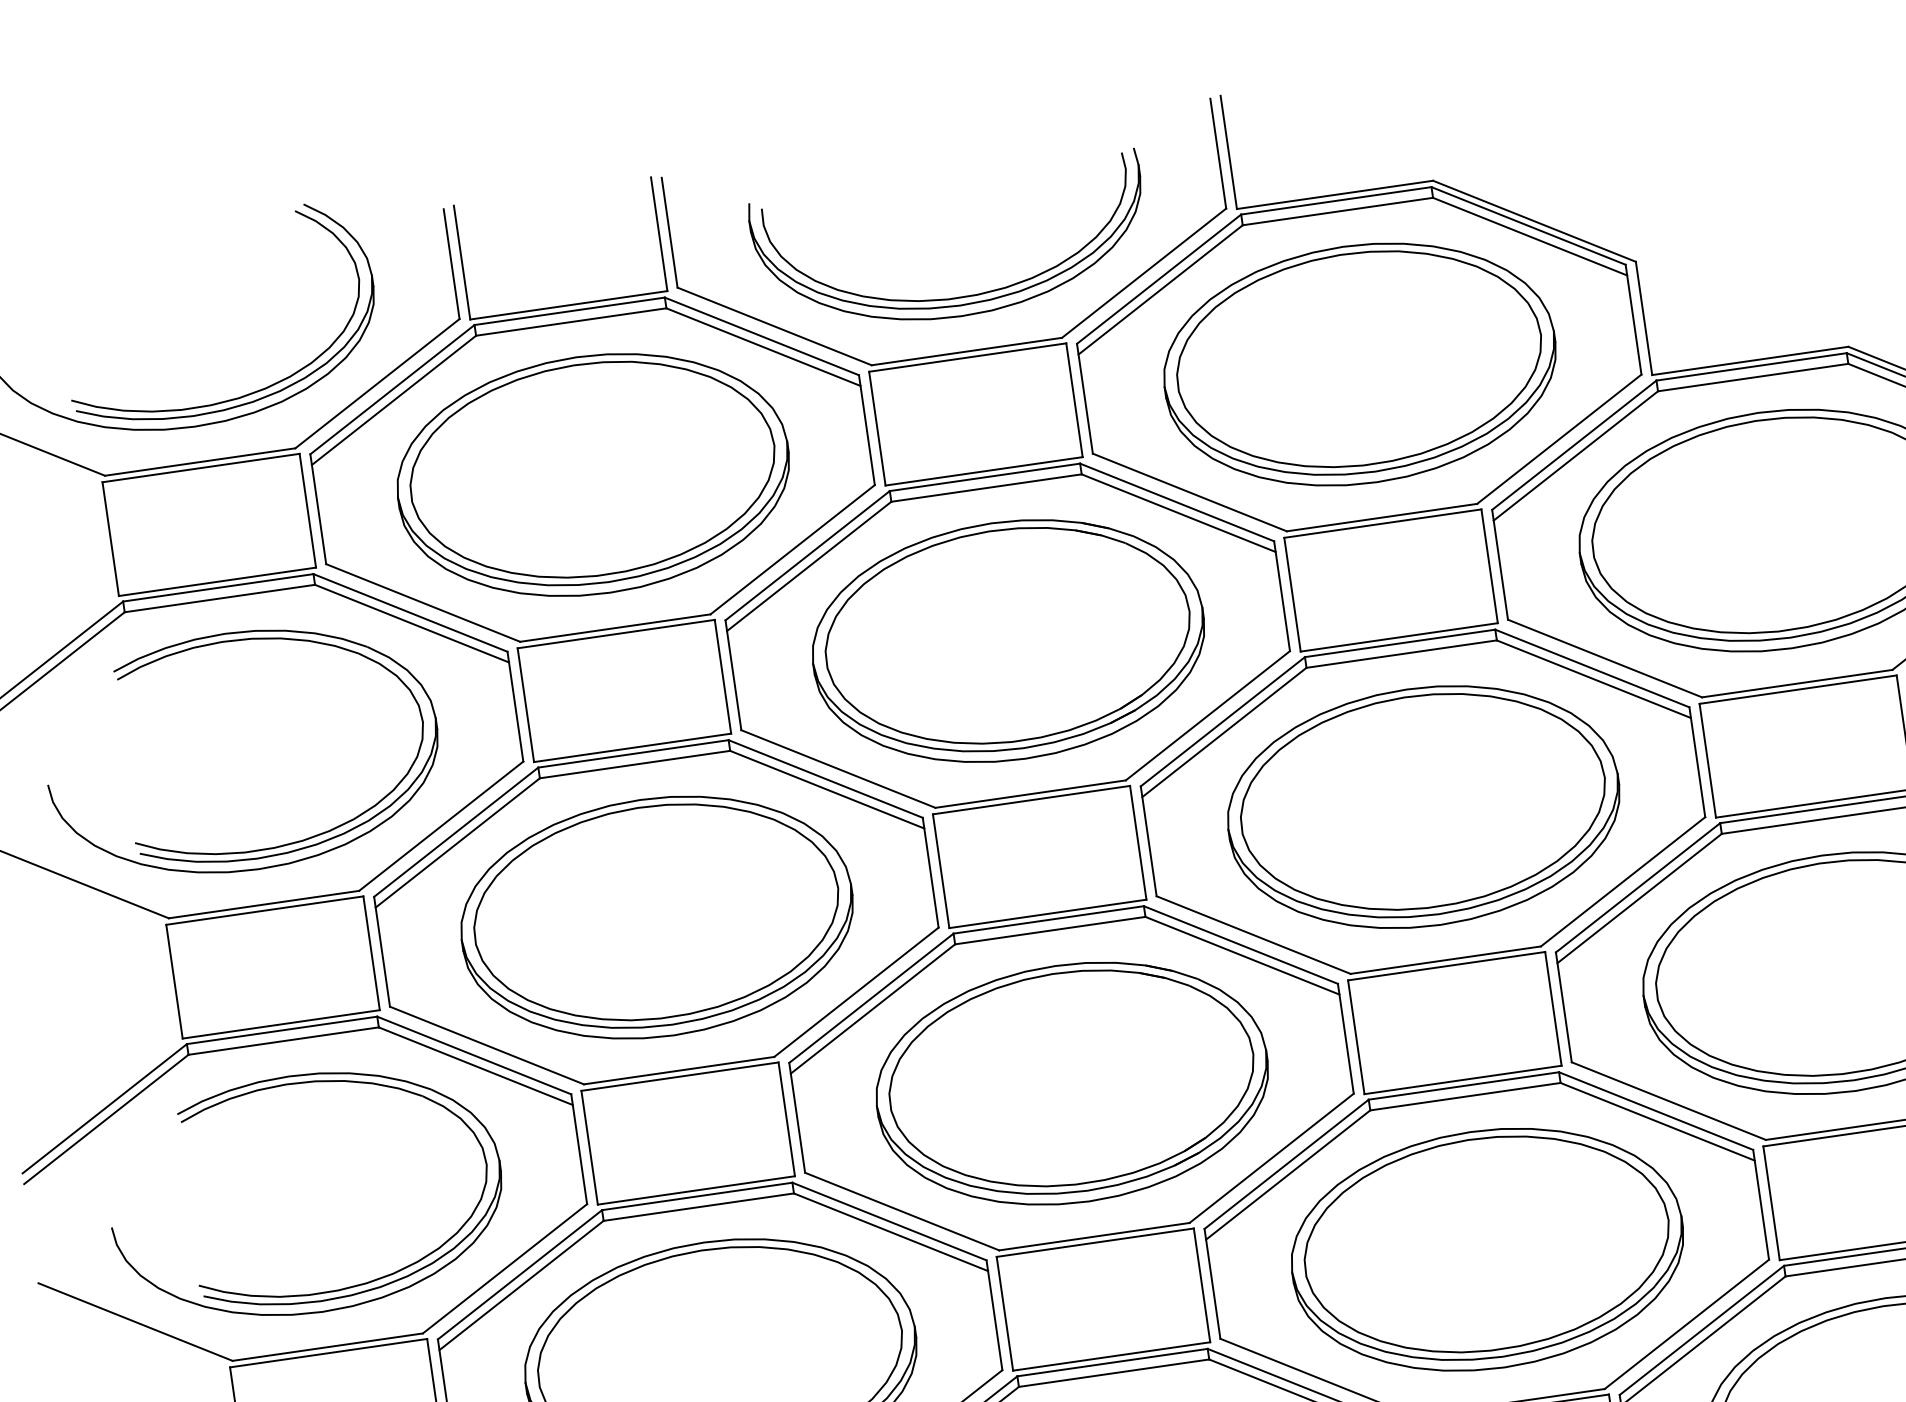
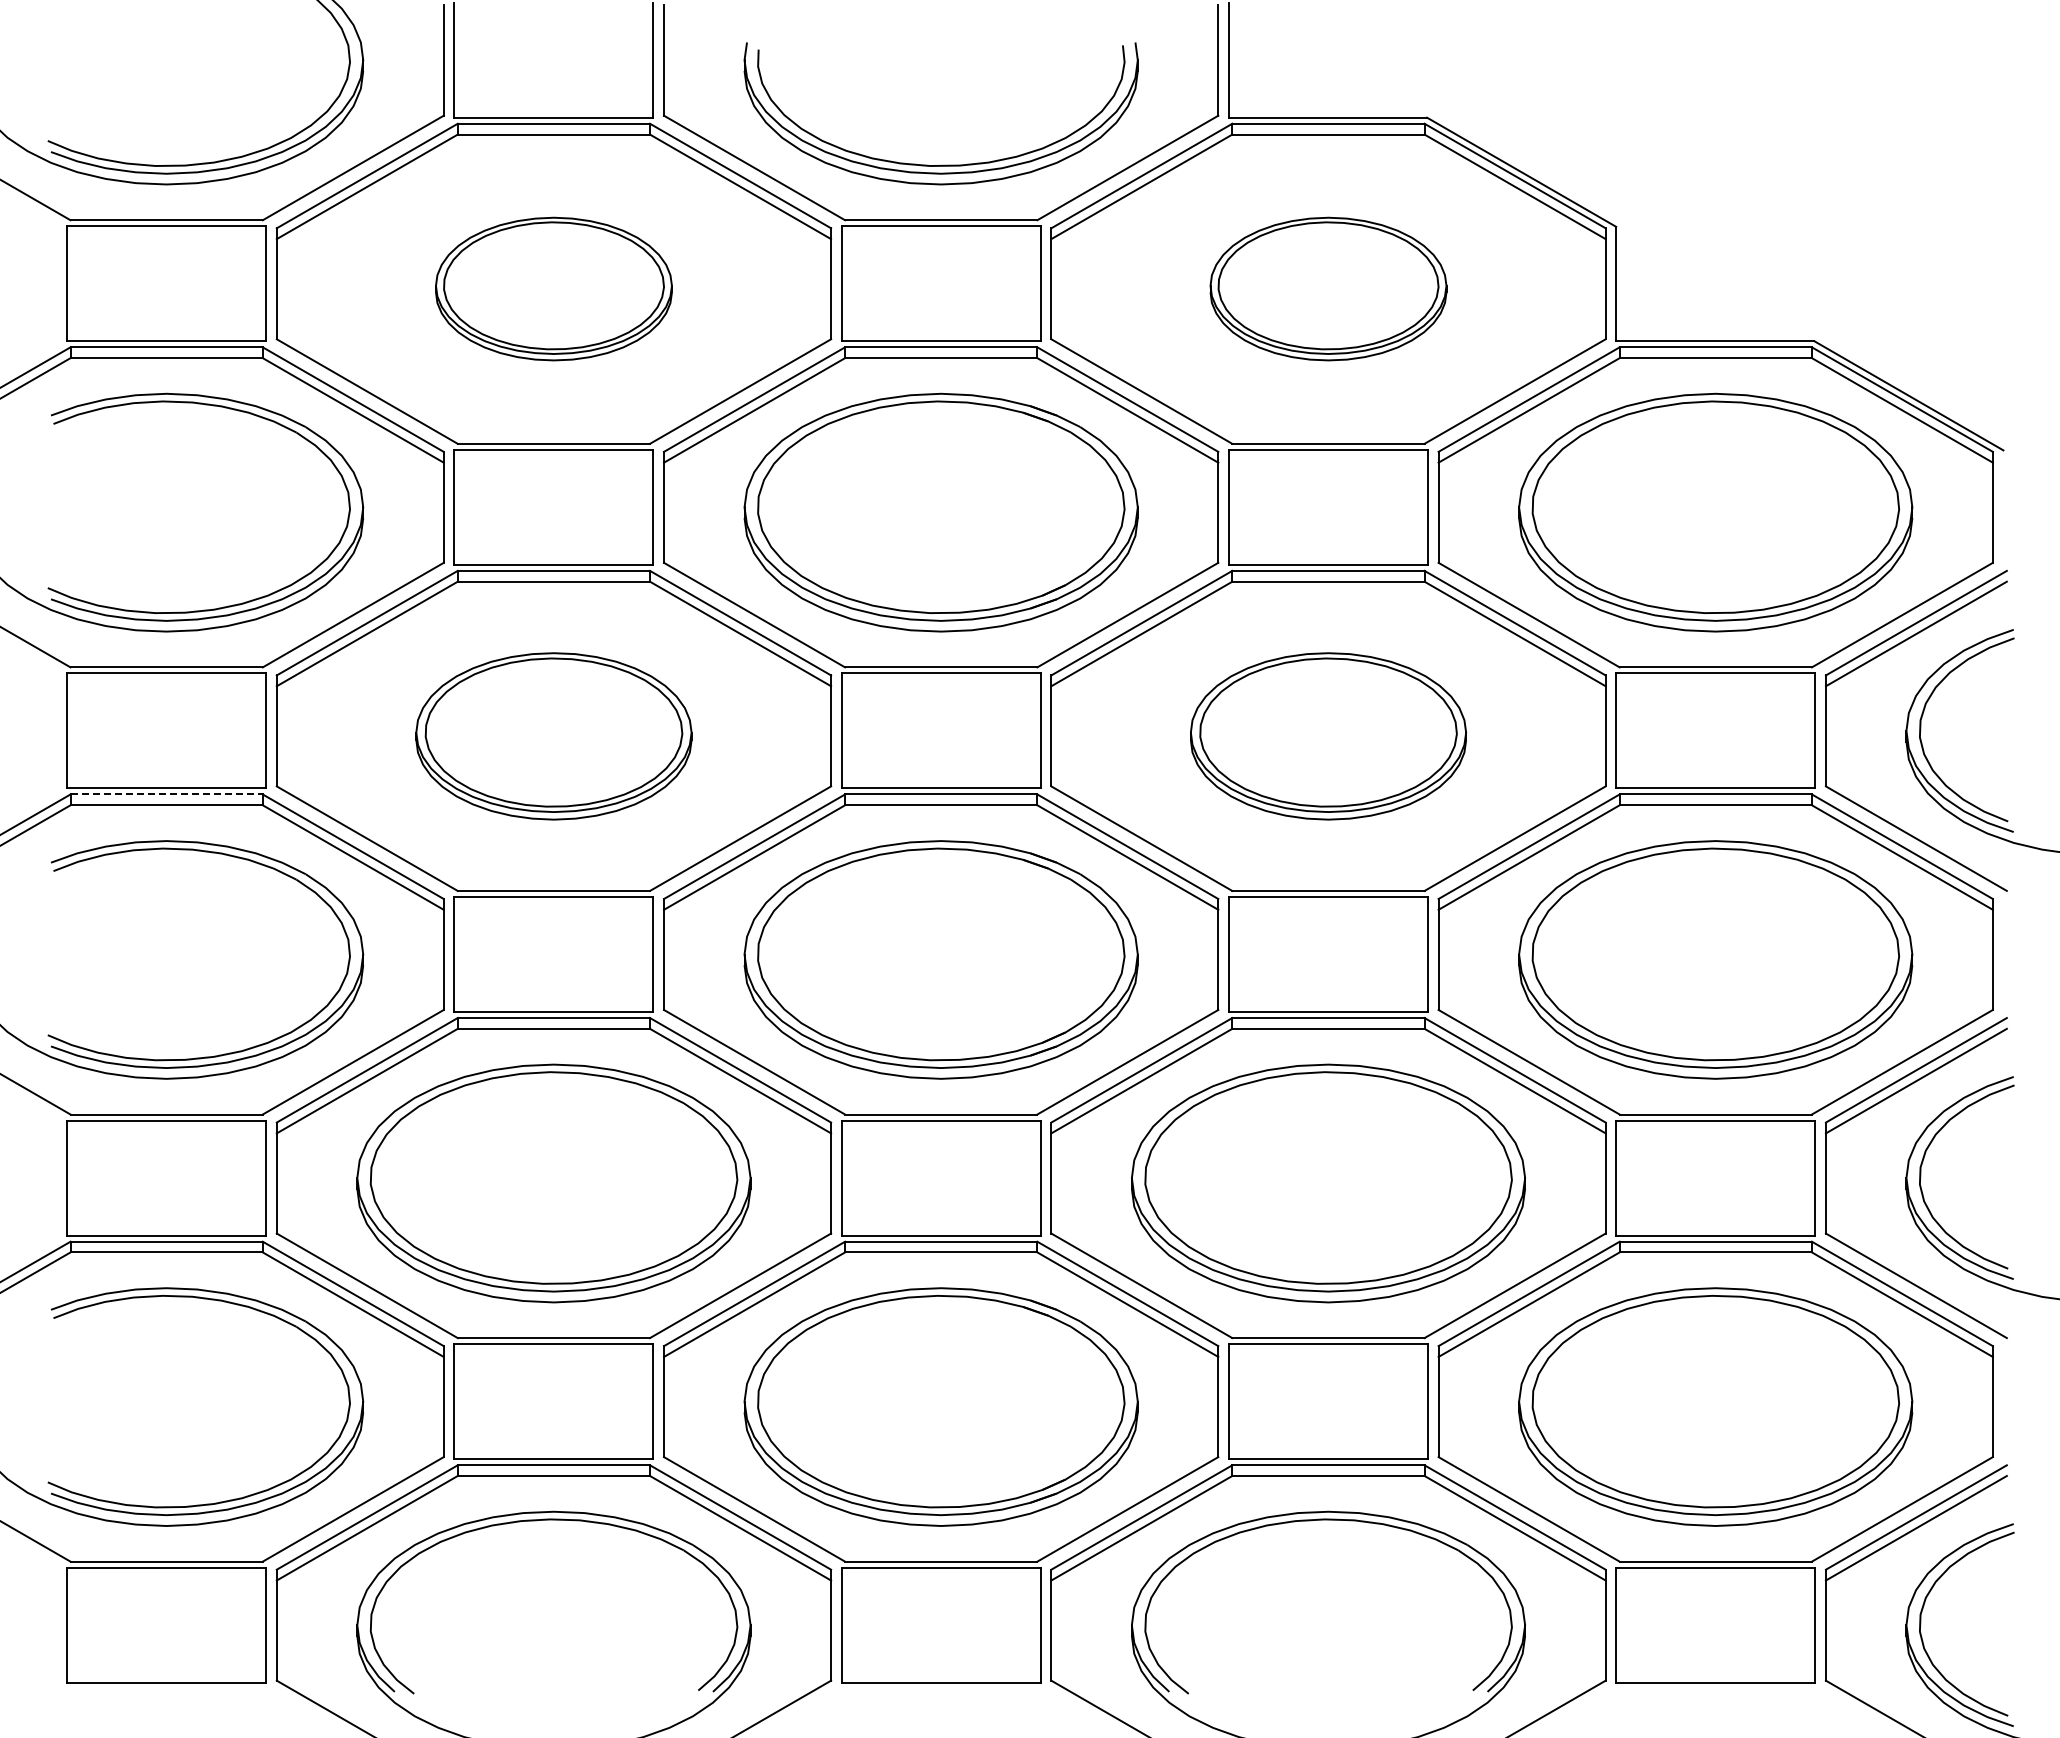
part: (1359, 363) -> (1328, 288), size x0.6
part: (592, 474) -> (553, 288), size x0.6
part: (1423, 807) -> (1328, 736), size x0.7
part: (656, 917) -> (553, 736), size x0.7
line: (282, 1030) -> (167, 794), solid -> dashed

